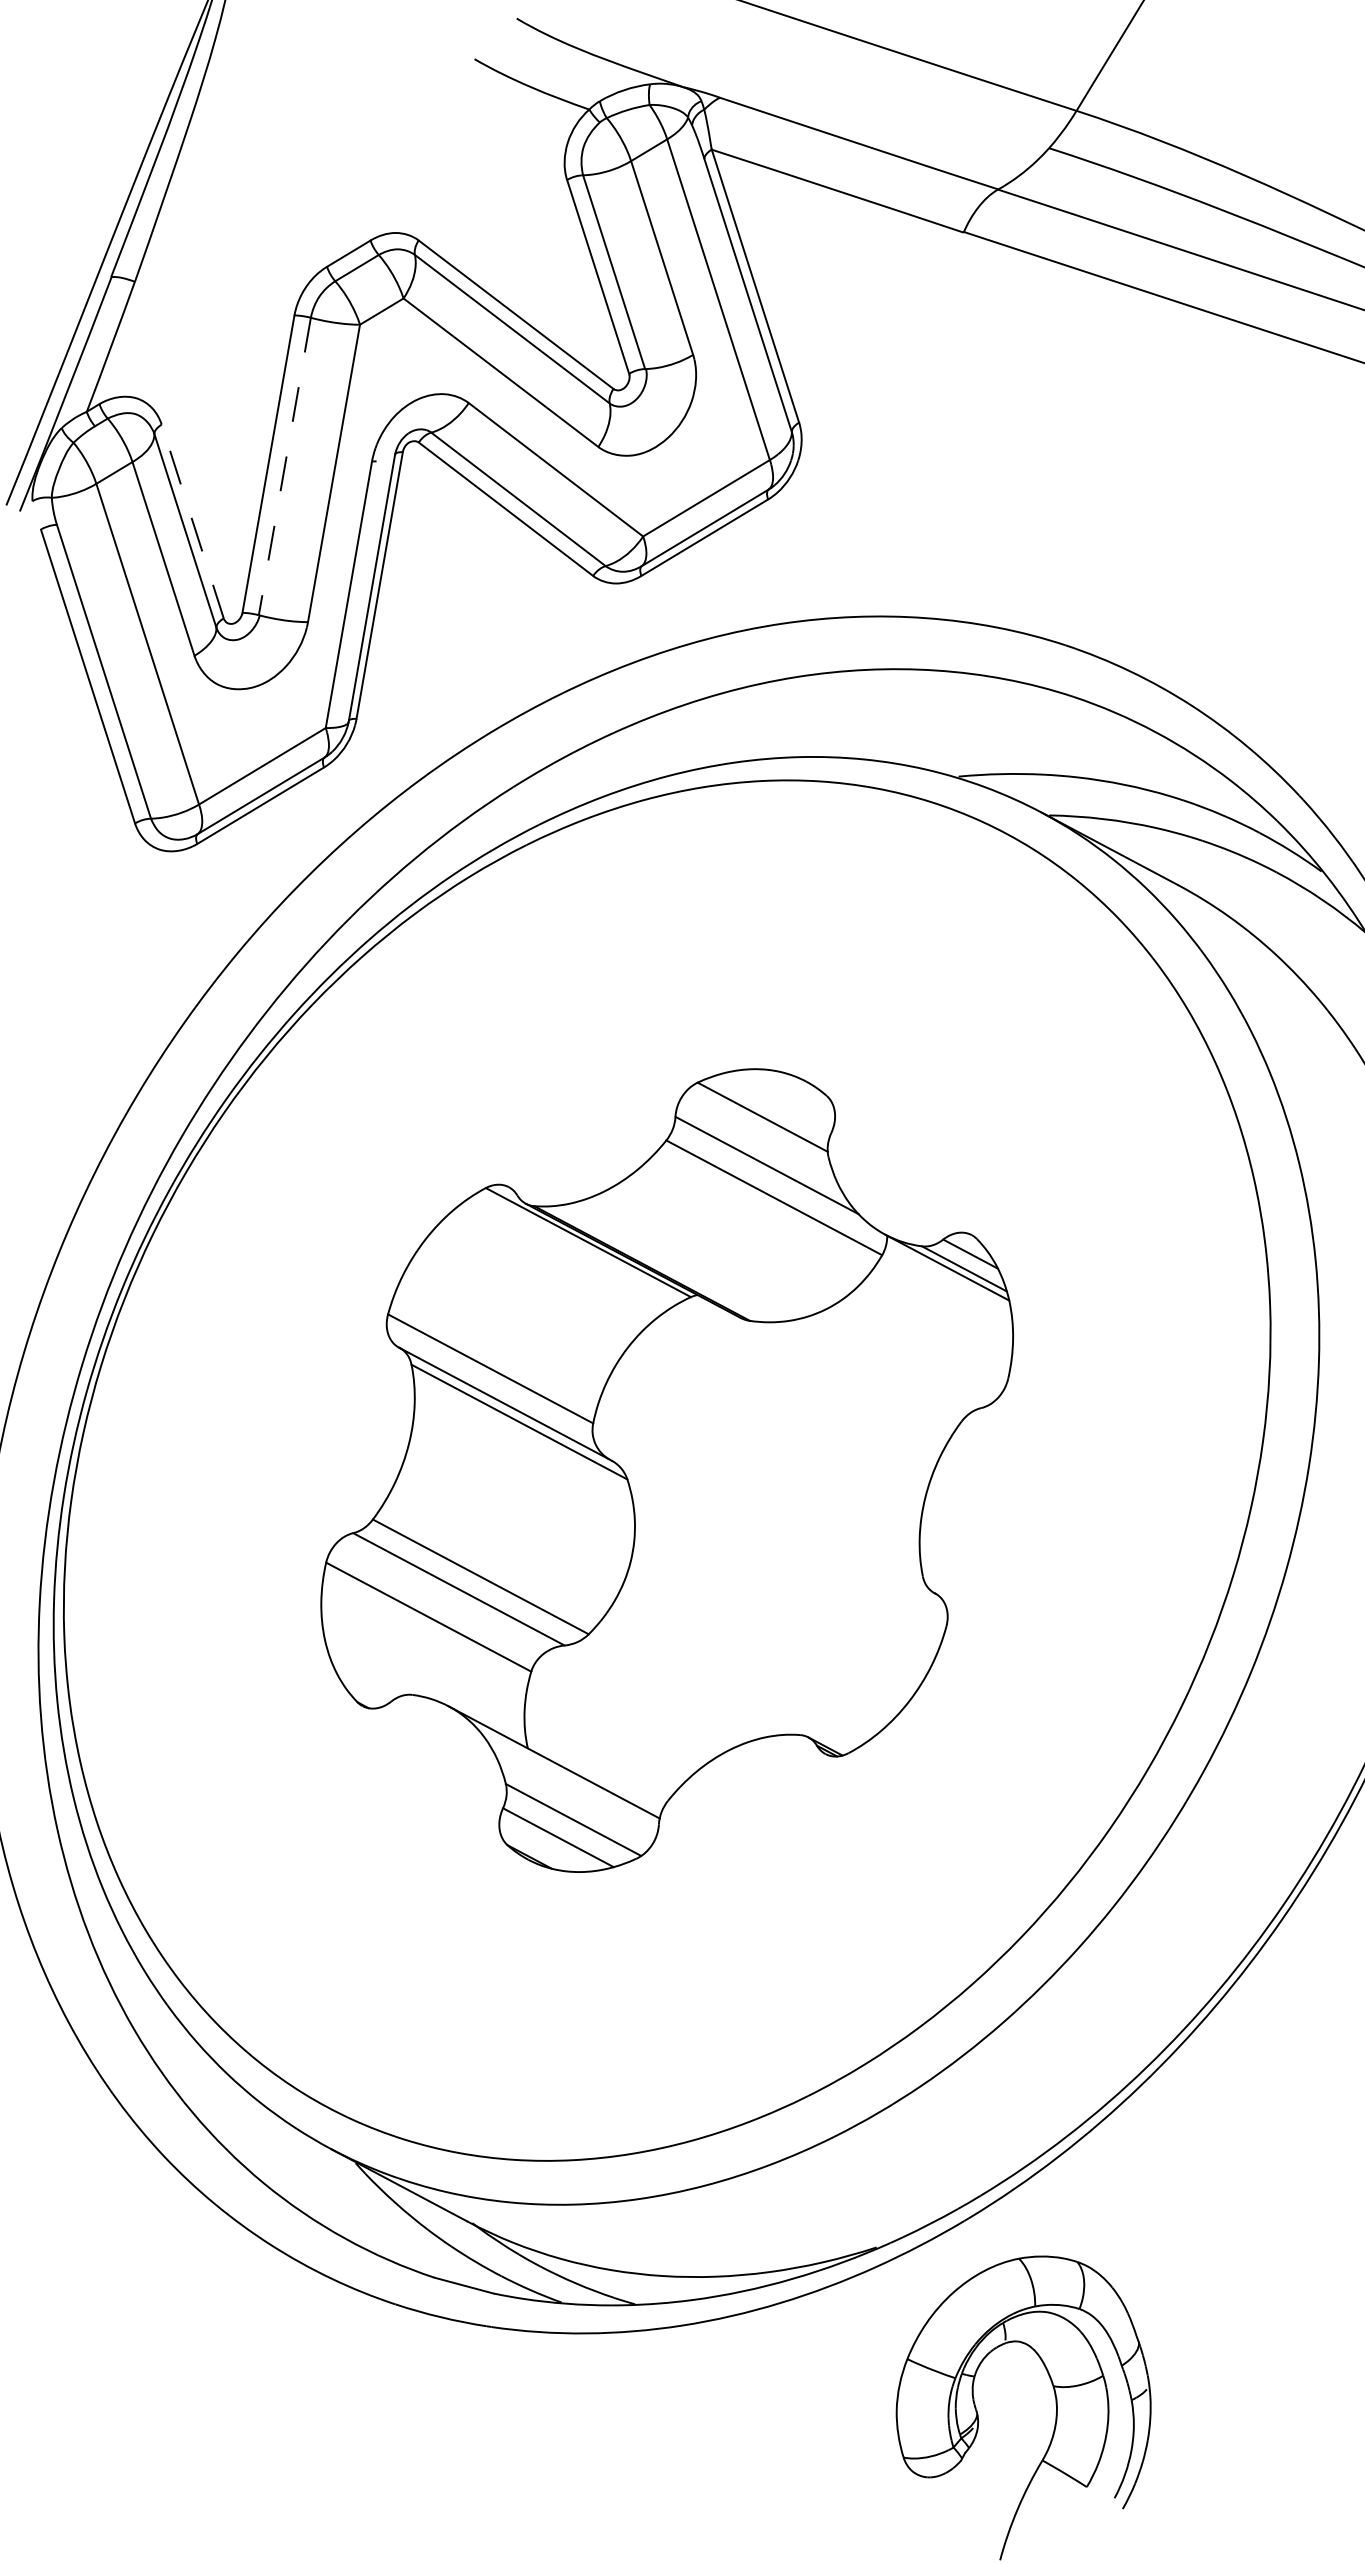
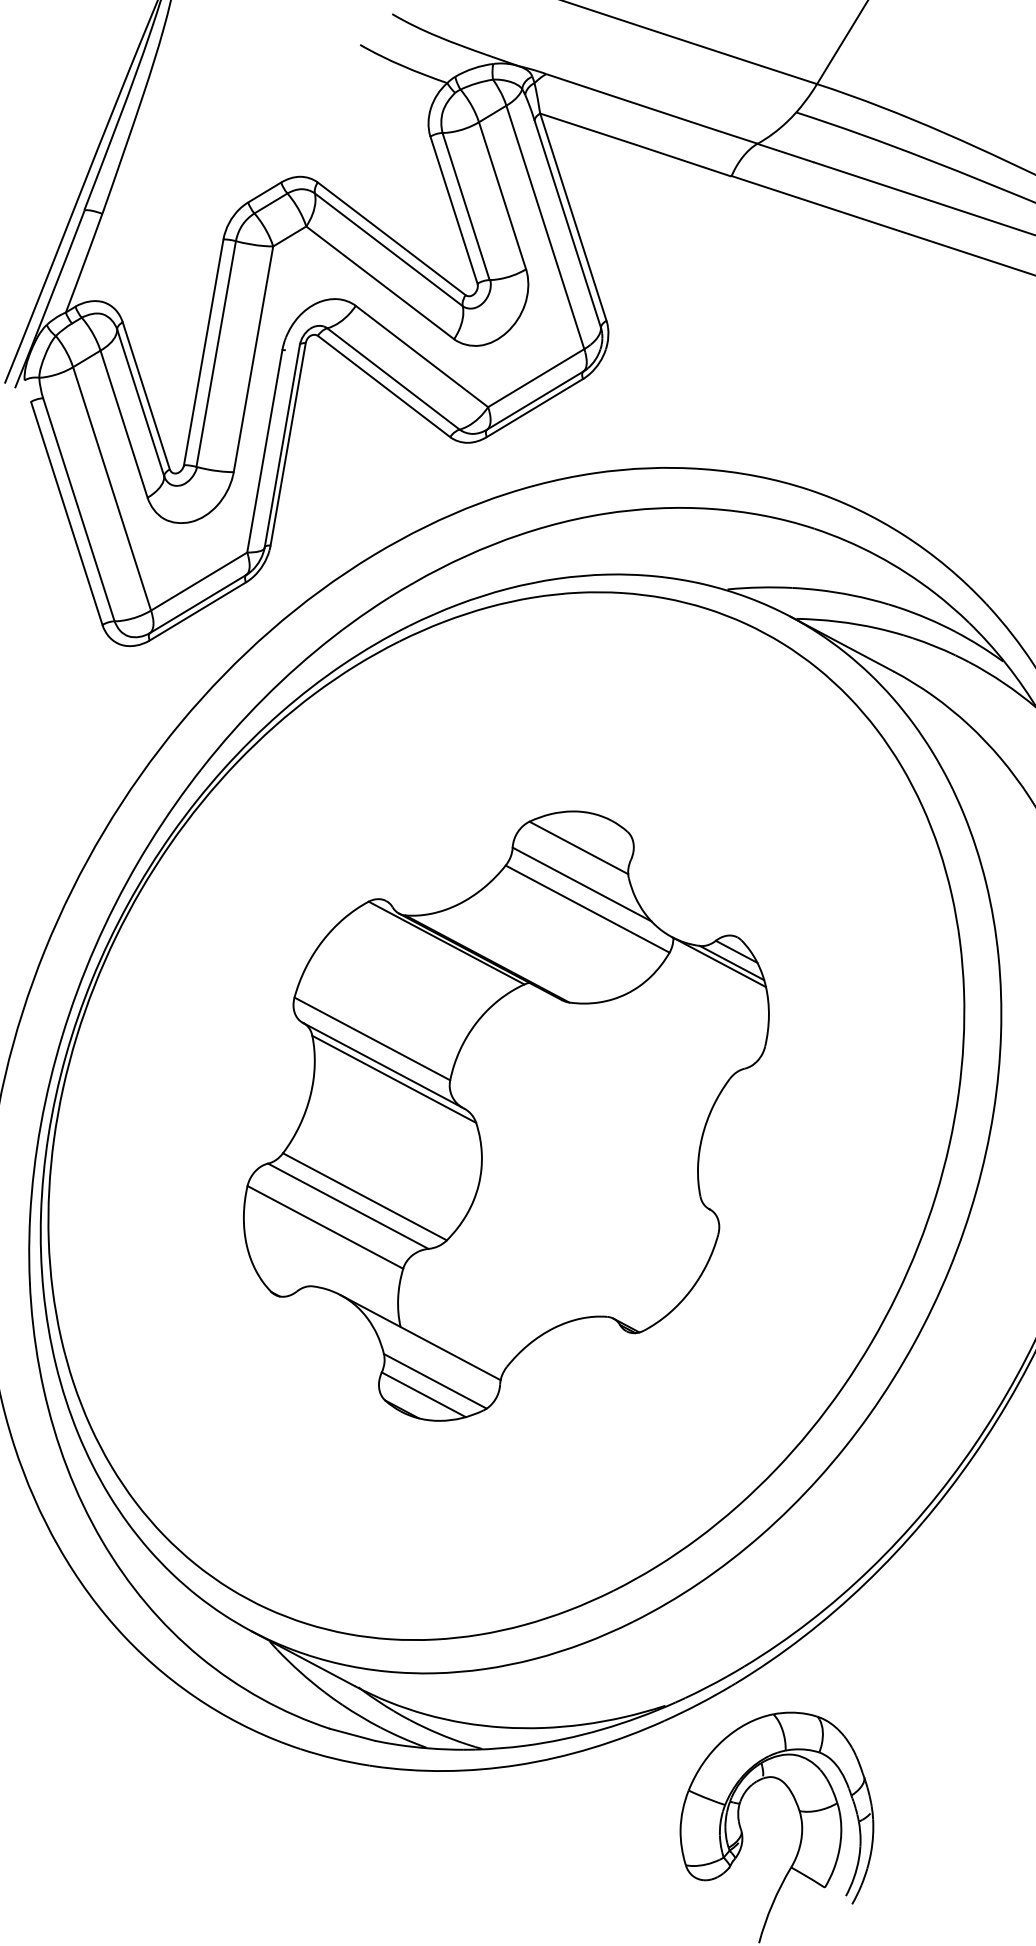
line: (284, 466) -> (215, 354), dashed -> solid
line: (192, 521) -> (146, 395), dashed -> solid

